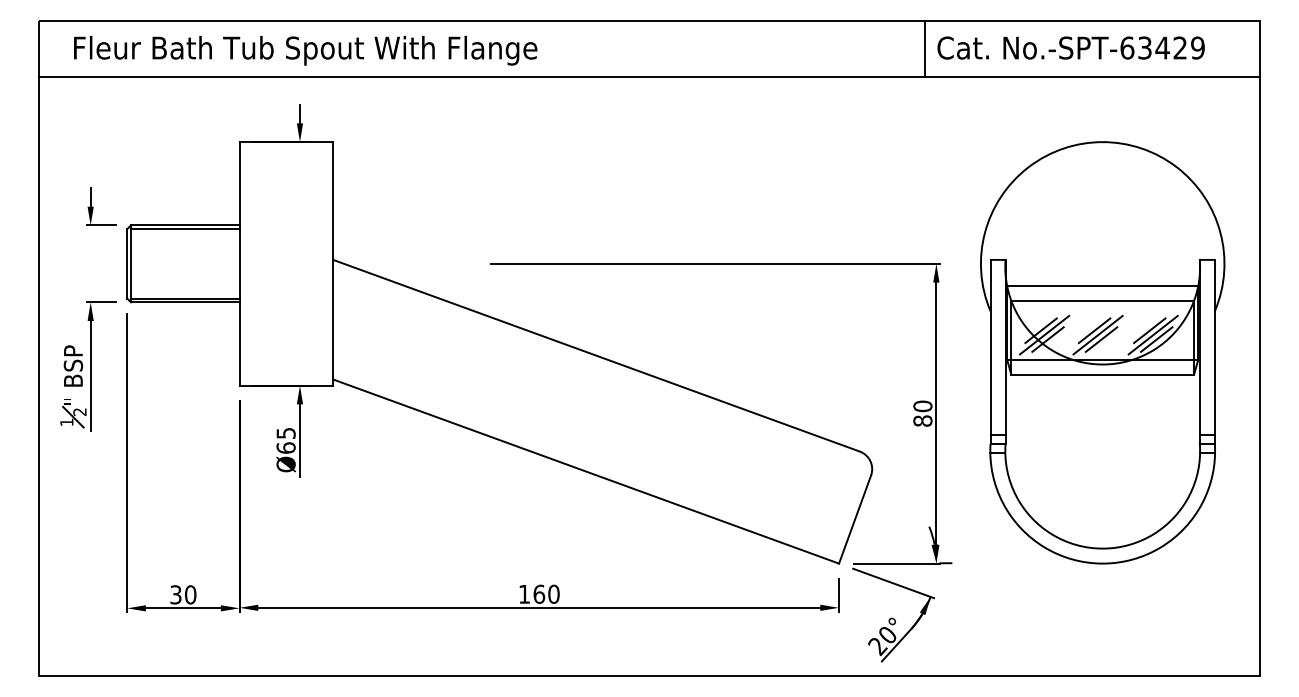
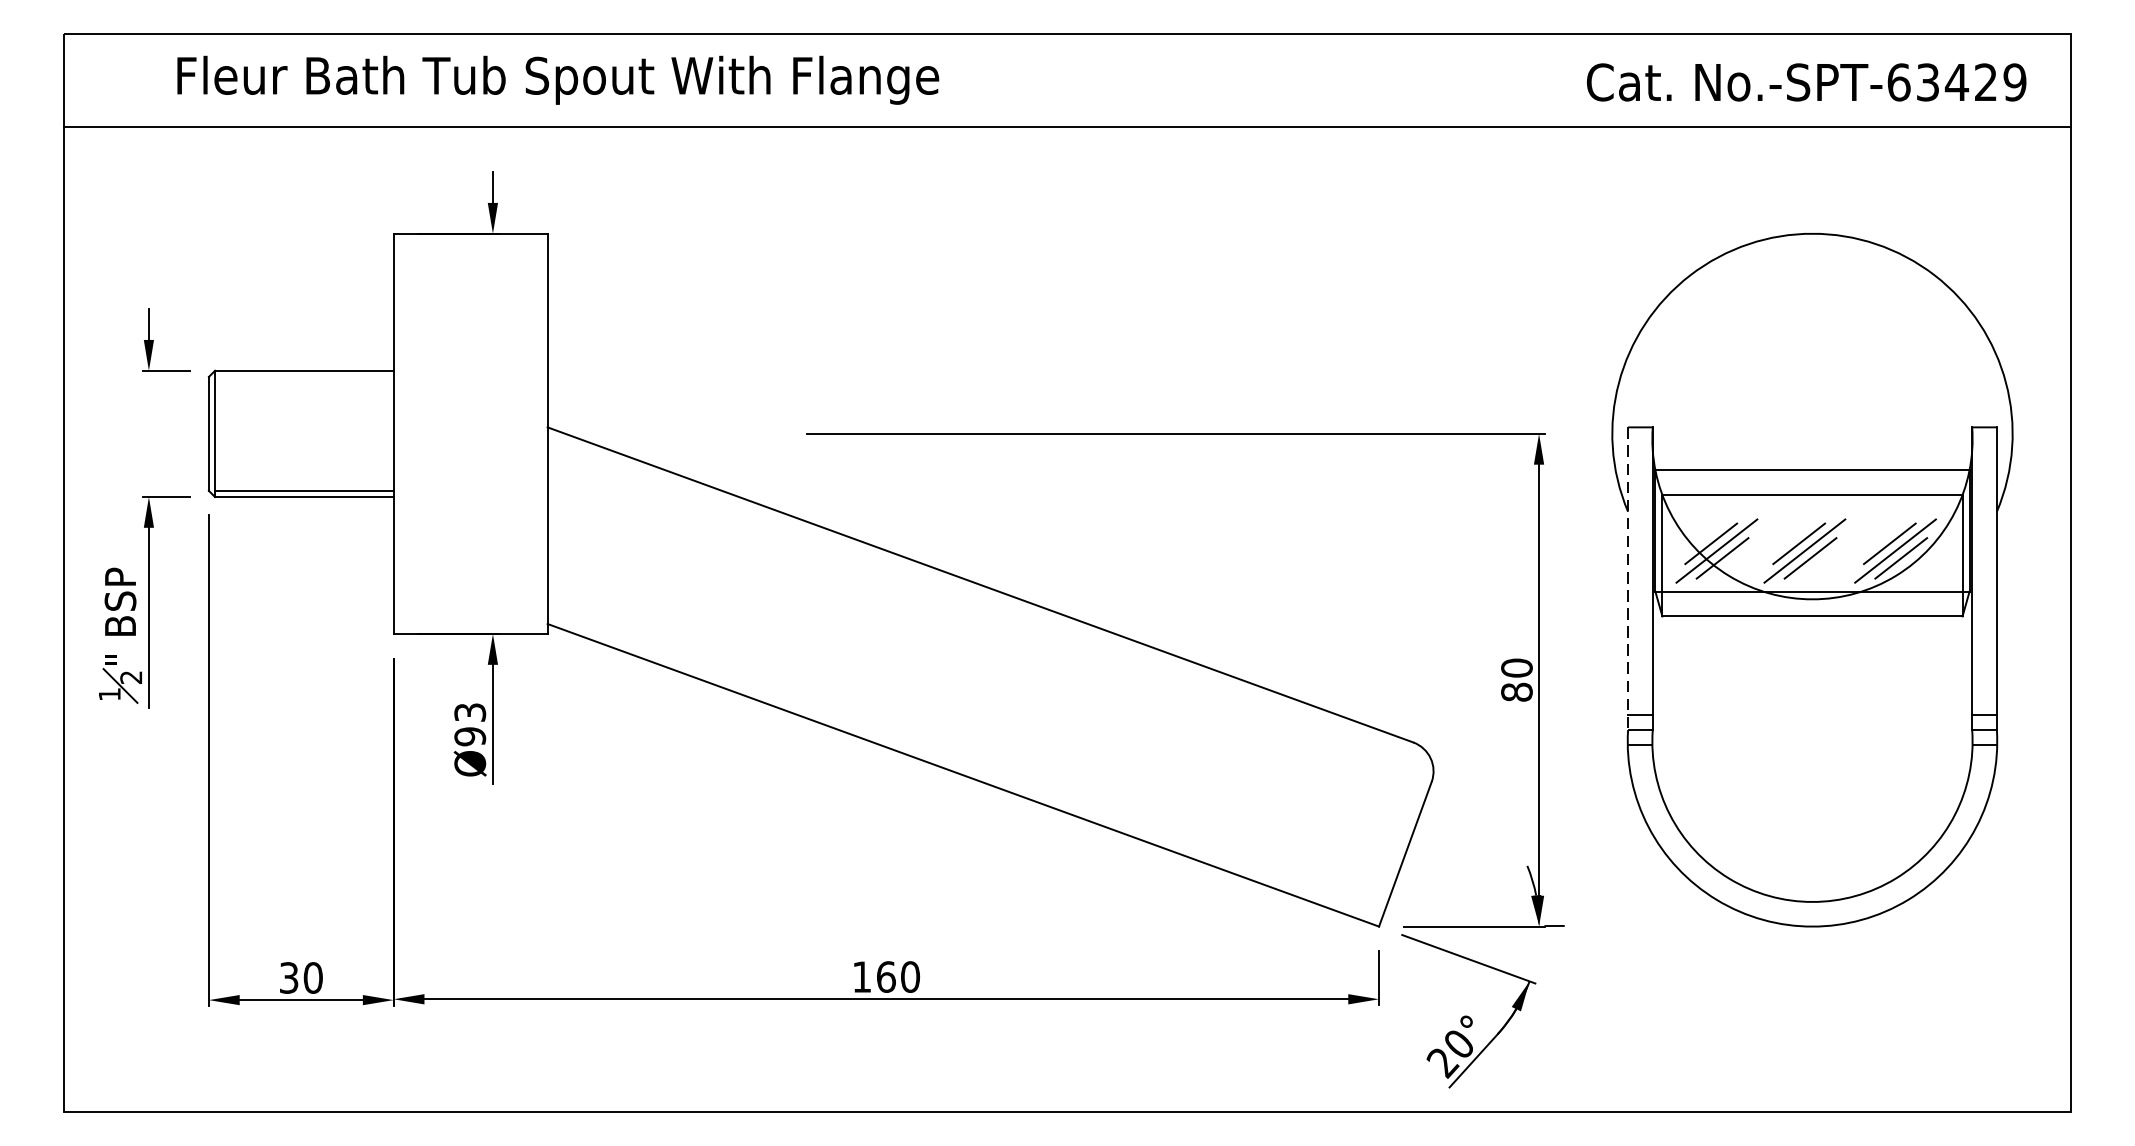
text: (1070, 47) -> (1805, 81), moved
line: (924, 48) -> (1519, 79), removed
text: (305, 50) -> (557, 79), moved
line: (184, 228) -> (303, 375), removed
line: (990, 352) -> (1628, 579), solid -> dashed
text: (285, 440) -> (469, 724), Ø65 -> Ø93

